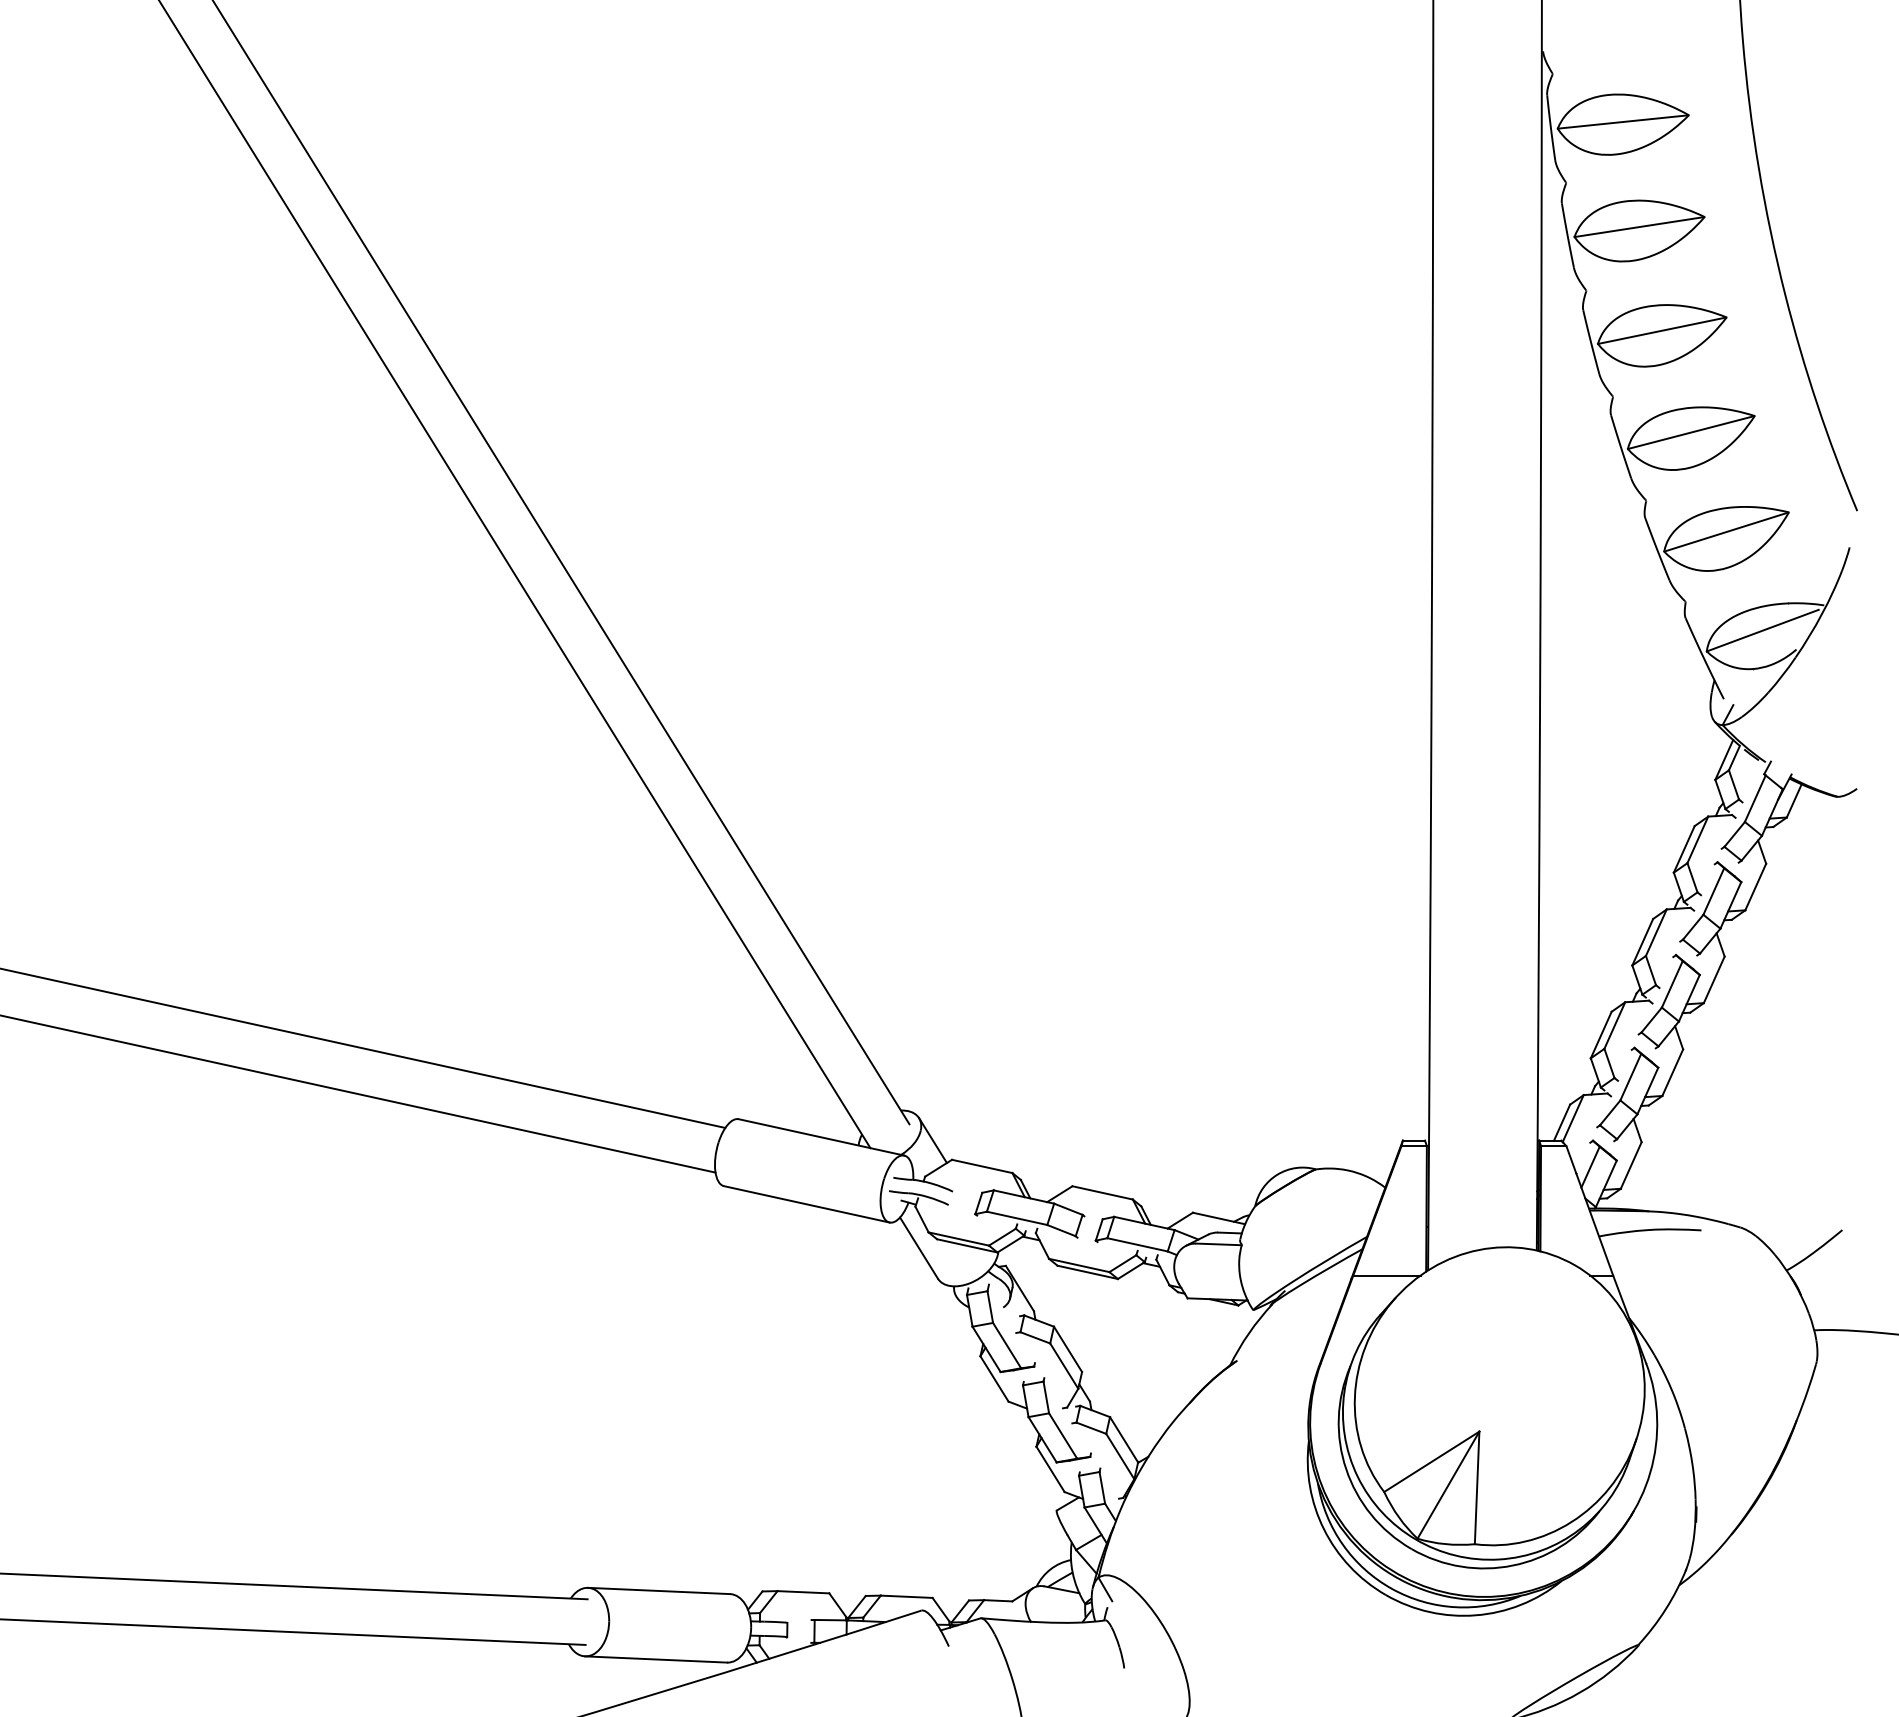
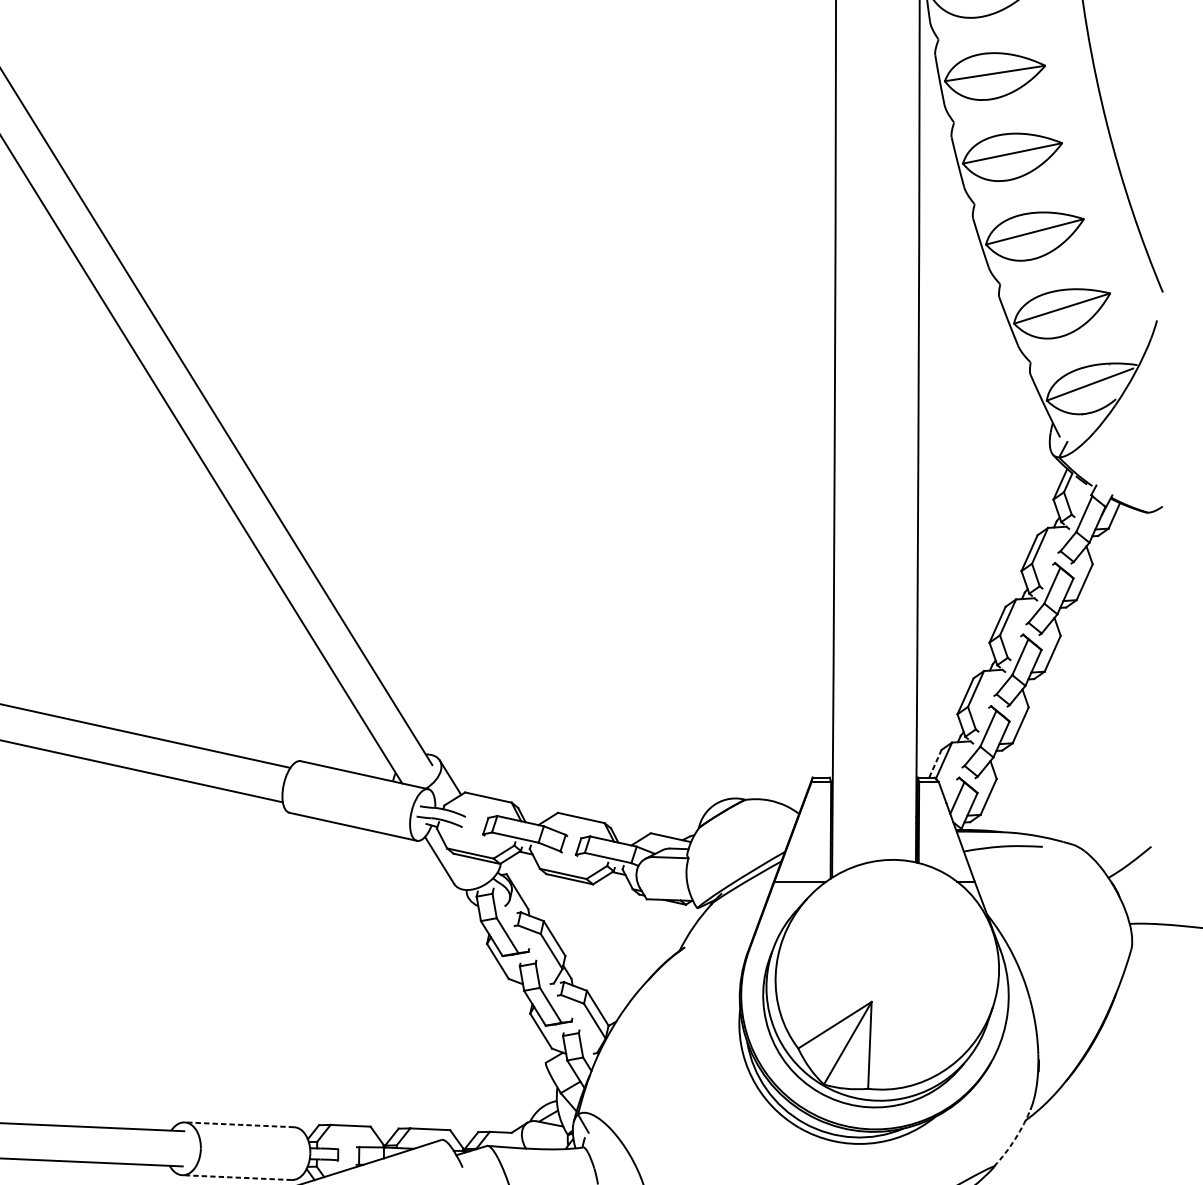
line: (1562, 1122) -> (935, 763), solid -> dashed
line: (658, 1590) -> (238, 1124), solid -> dashed
arc: (1665, 1609) -> (1015, 1139), solid -> dashed
line: (655, 1659) -> (236, 1177), solid -> dashed

